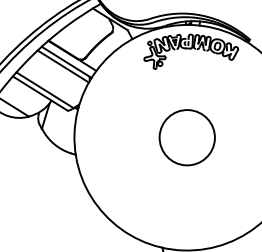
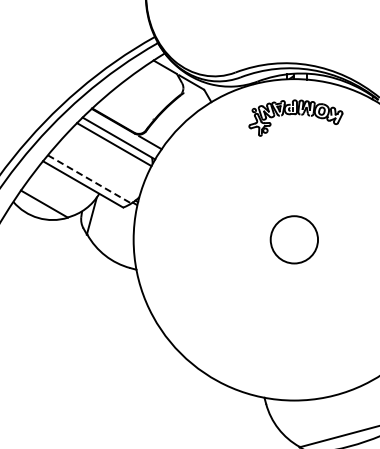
part: (191, 51) -> (295, 117), size x0.7
line: (45, 90) -> (90, 179), solid -> dashed
circle: (186, 137) -> (293, 239), size x0.6

